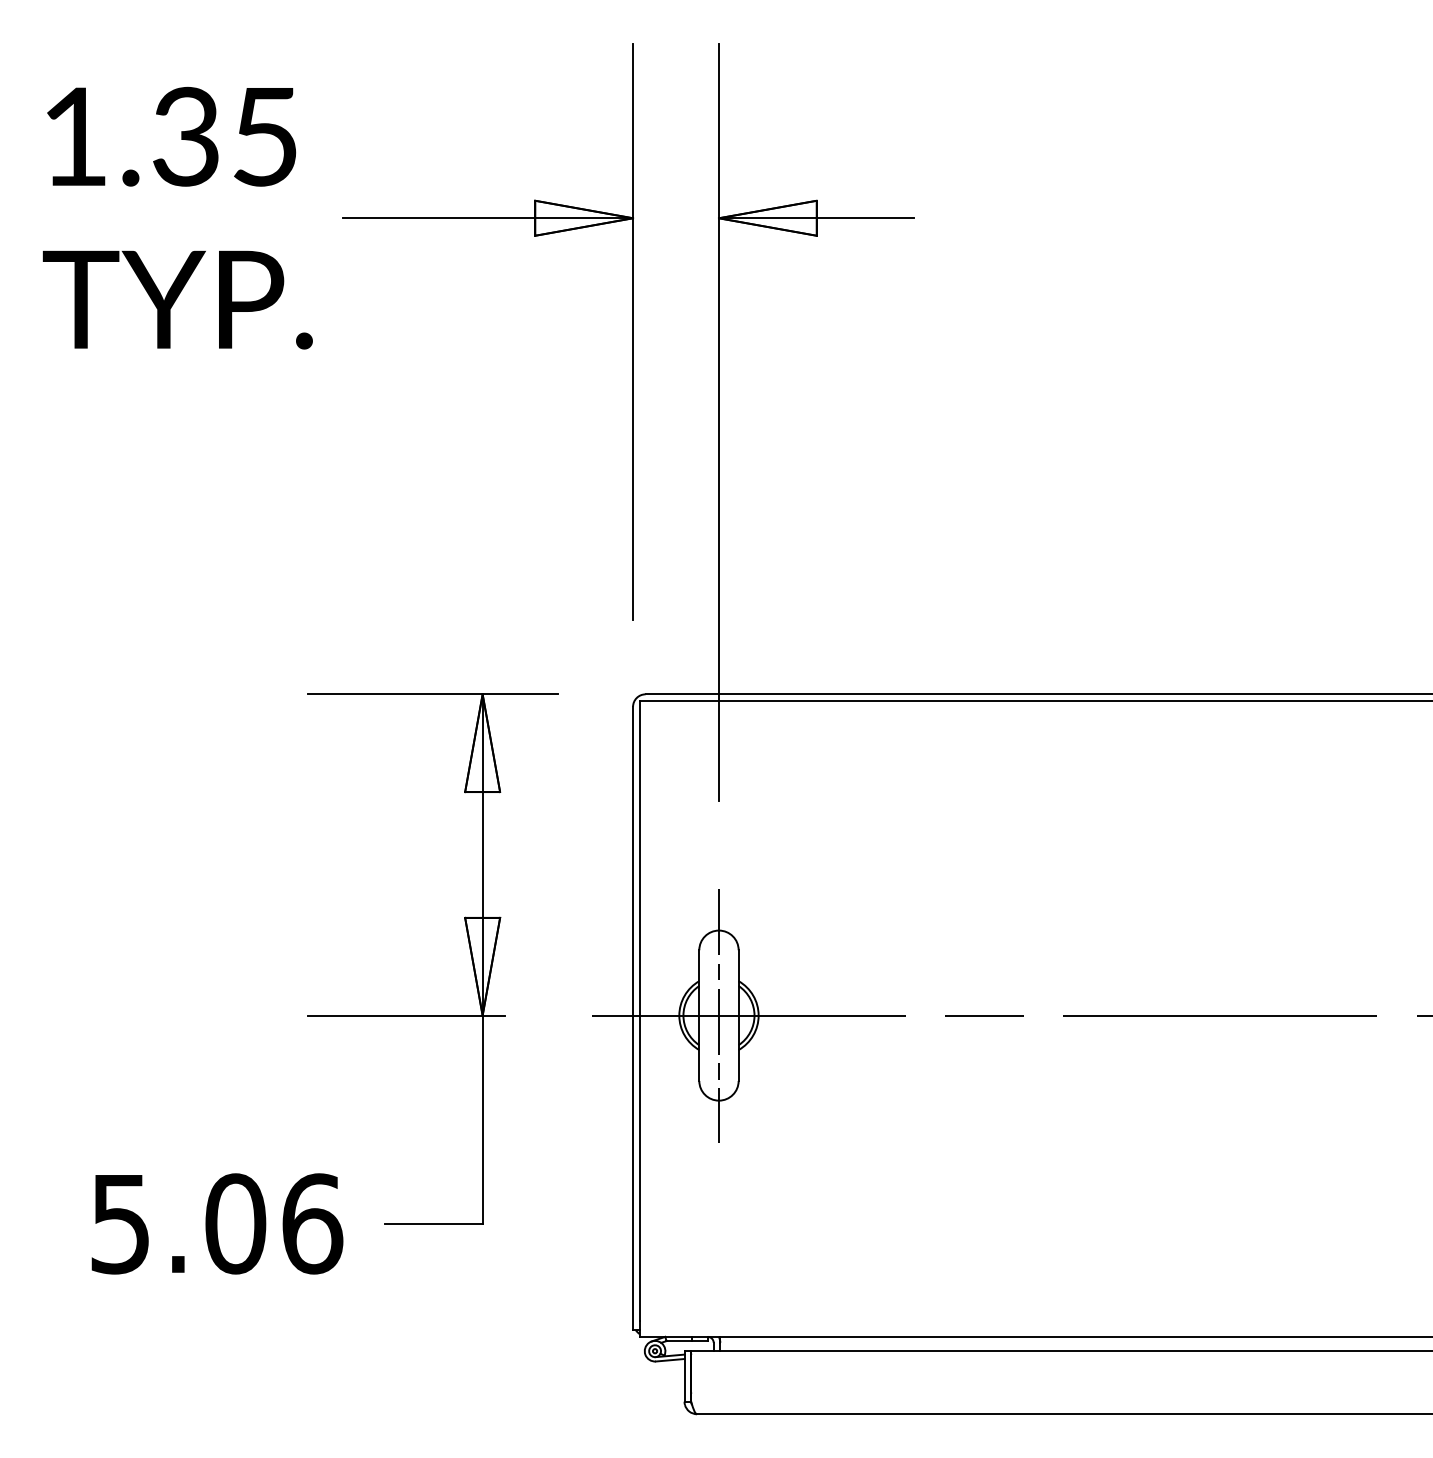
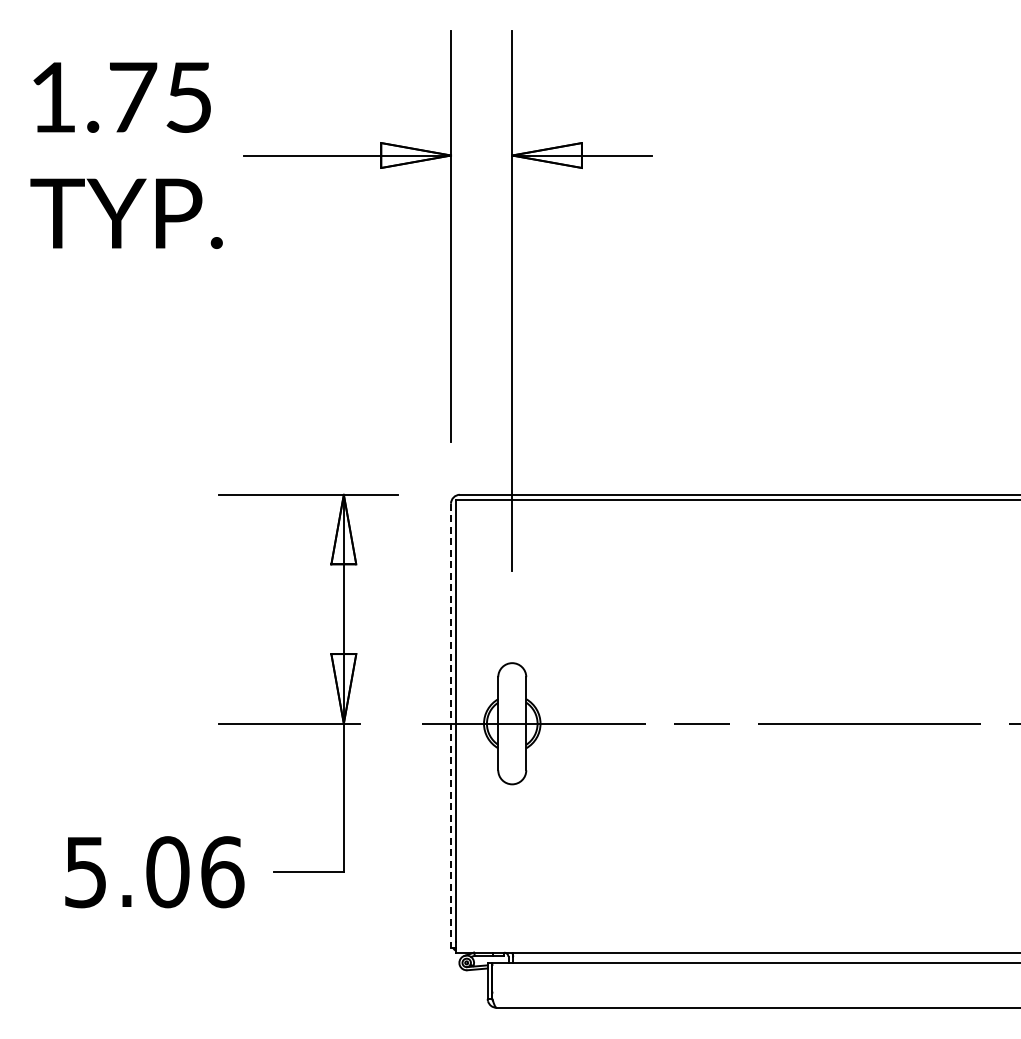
text: (187, 135) -> (133, 96), 1.35 -> 1.75
line: (719, 1015) -> (512, 723), removed
line: (633, 1019) -> (451, 726), solid -> dashed

